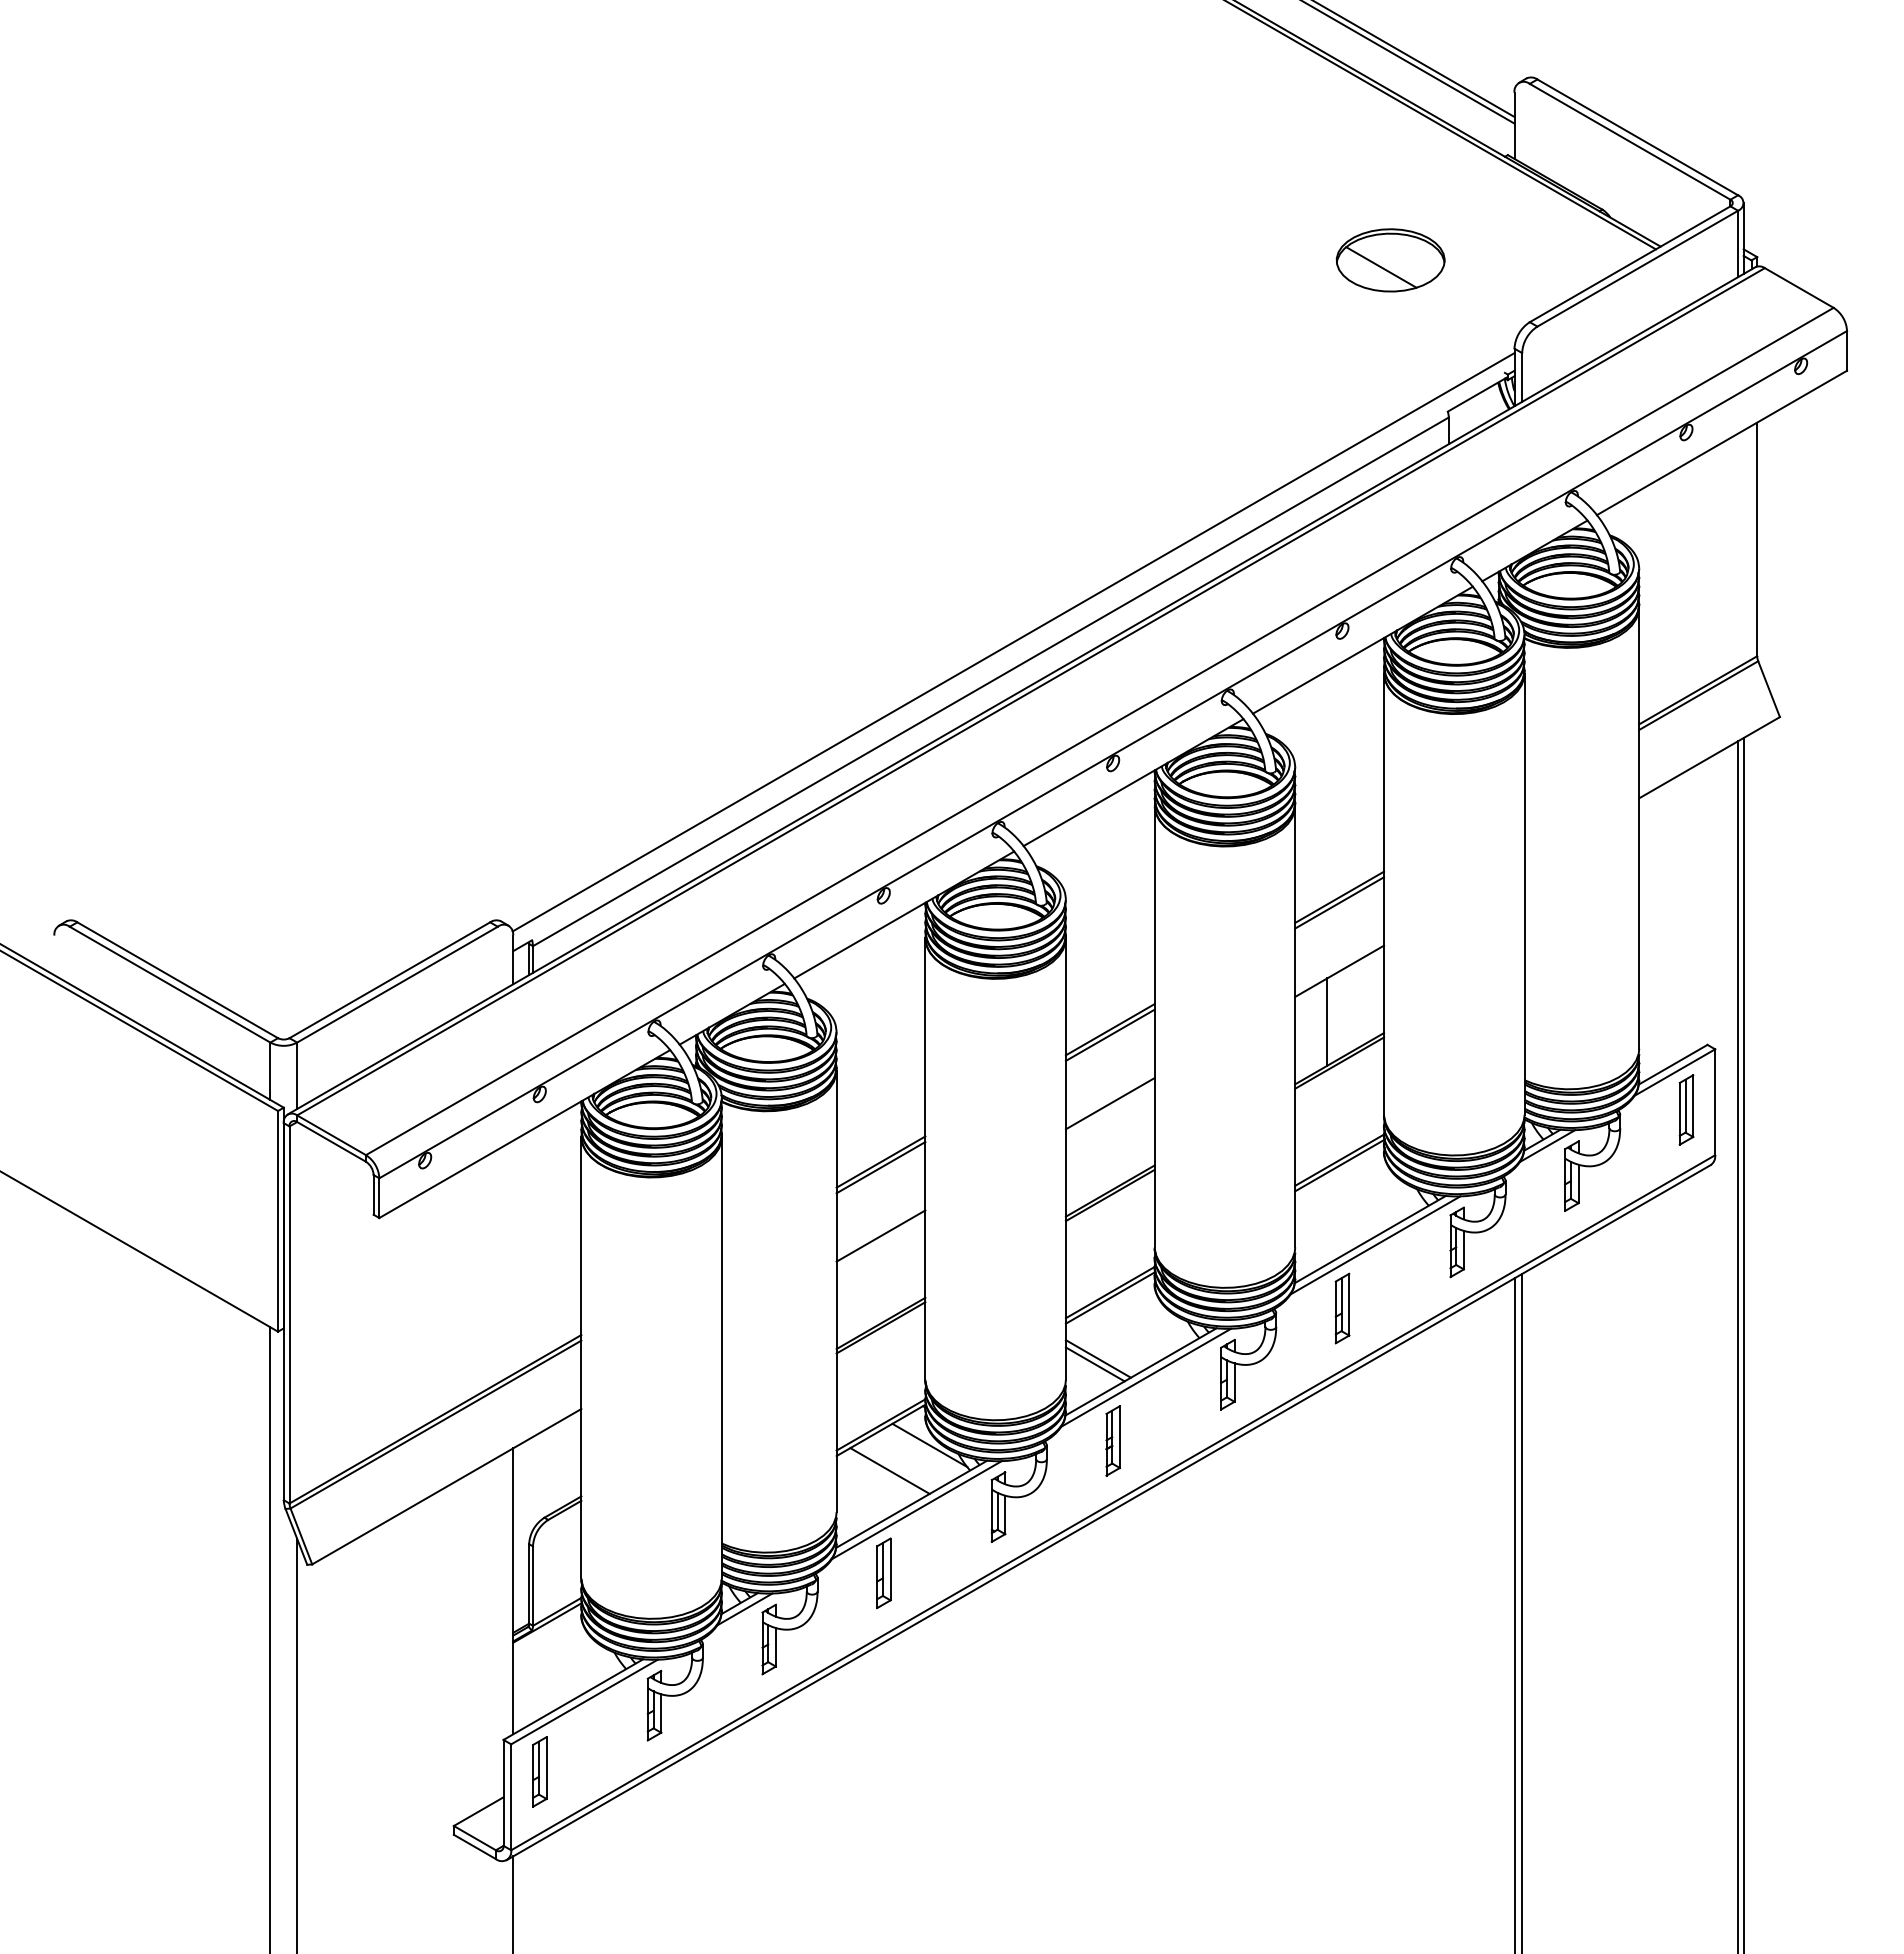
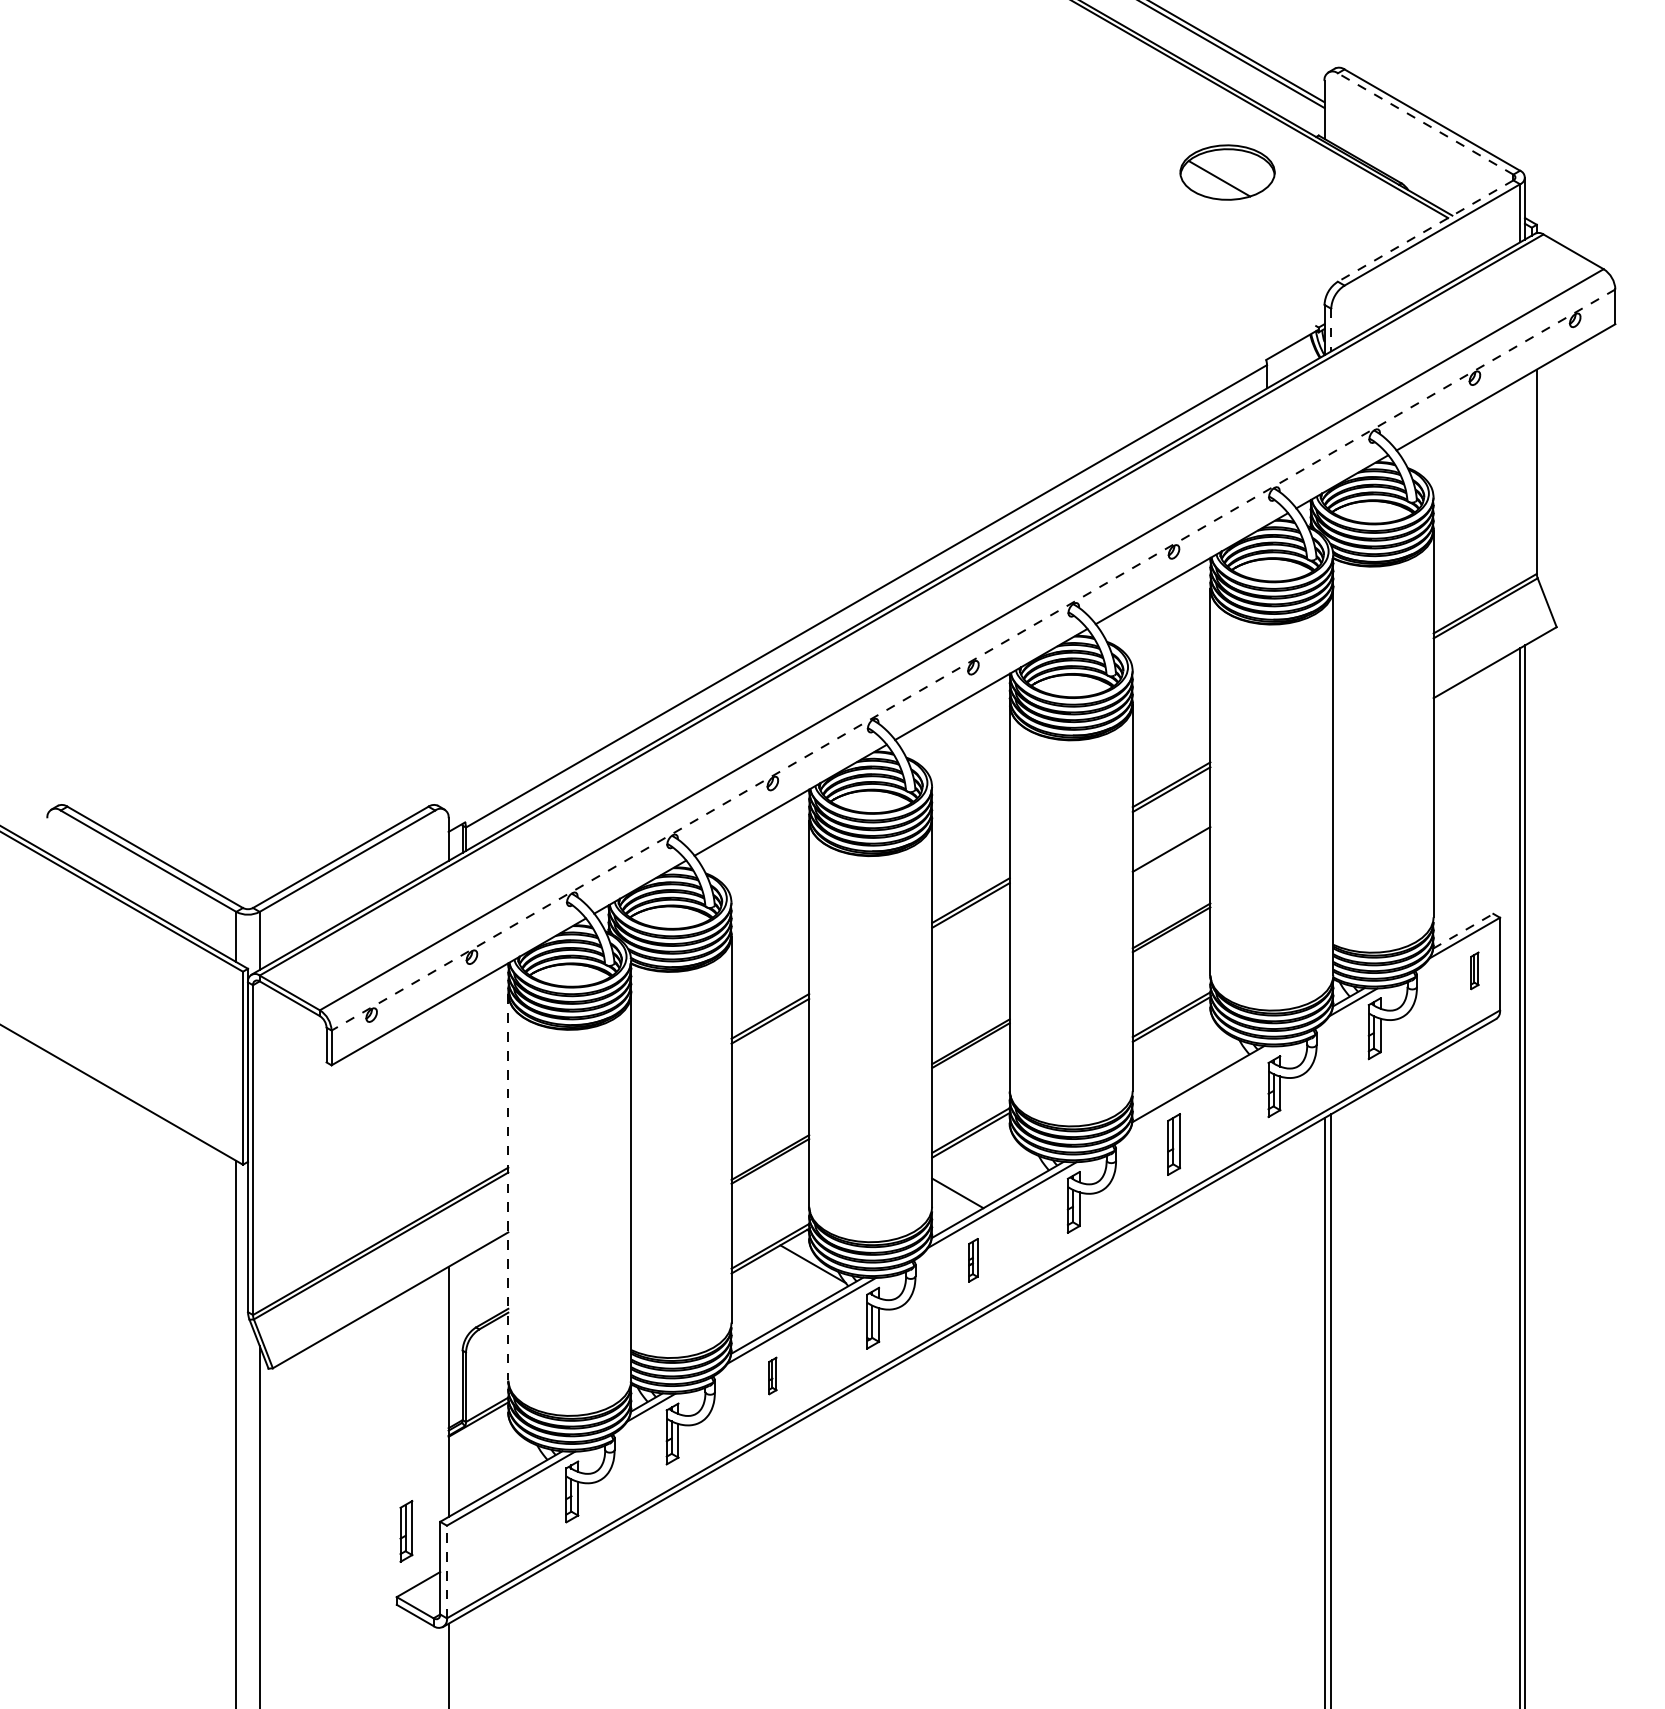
line: (1630, 141) -> (1425, 123), solid -> dashed
part: (1390, 260) -> (1227, 172), moved
line: (1630, 264) -> (1425, 231), solid -> dashed
line: (1522, 377) -> (1331, 330), solid -> dashed
line: (1013, 642) -> (886, 561), removed
line: (1112, 754) -> (972, 659), solid -> dashed
line: (1327, 1021) -> (1160, 893), removed
line: (1673, 1064) -> (1463, 931), solid -> dashed
line: (1109, 1103) -> (970, 965), removed
part: (1686, 1109) -> (1474, 970), size x0.6
line: (880, 1235) -> (769, 1080), removed
line: (1375, 1245) -> (1202, 1089), removed
line: (581, 1357) -> (508, 1187), solid -> dashed
line: (1097, 1358) -> (959, 1188), removed
part: (1112, 1440) -> (972, 1259), size x0.7
line: (889, 1470) -> (777, 1286), removed
part: (883, 1572) -> (772, 1375), size x0.6
part: (539, 1771) -> (406, 1531), moved
line: (511, 1797) -> (447, 1572), solid -> dashed

